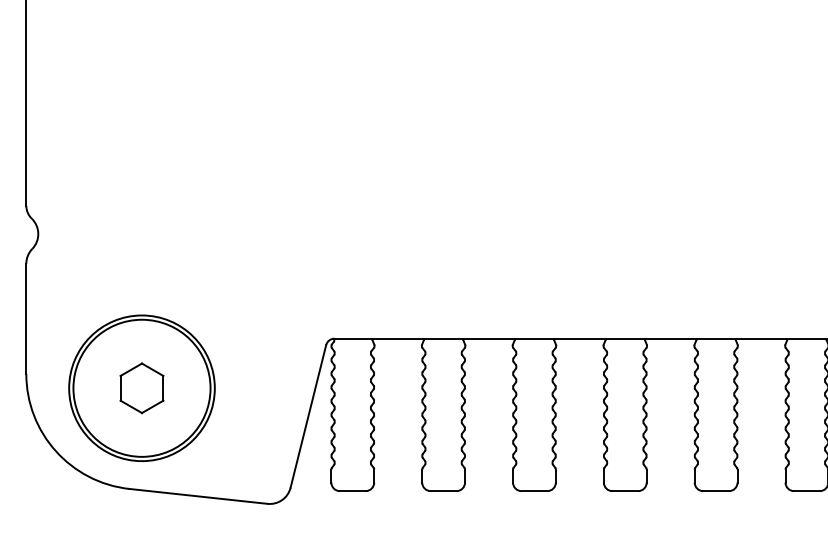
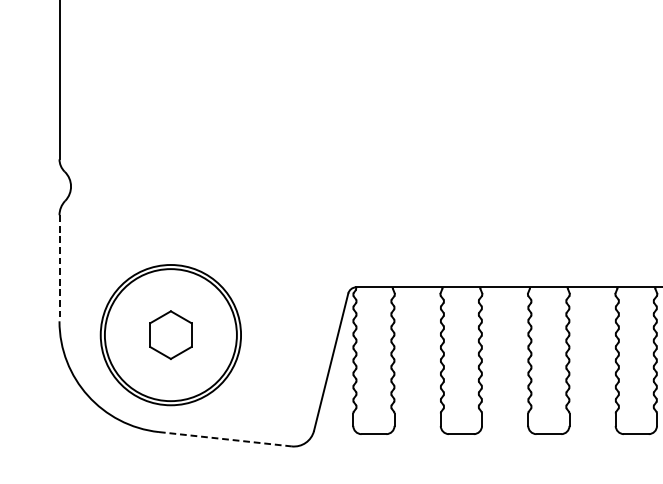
line: (26, 319) -> (59, 268), solid -> dashed
line: (199, 496) -> (226, 439), solid -> dashed

